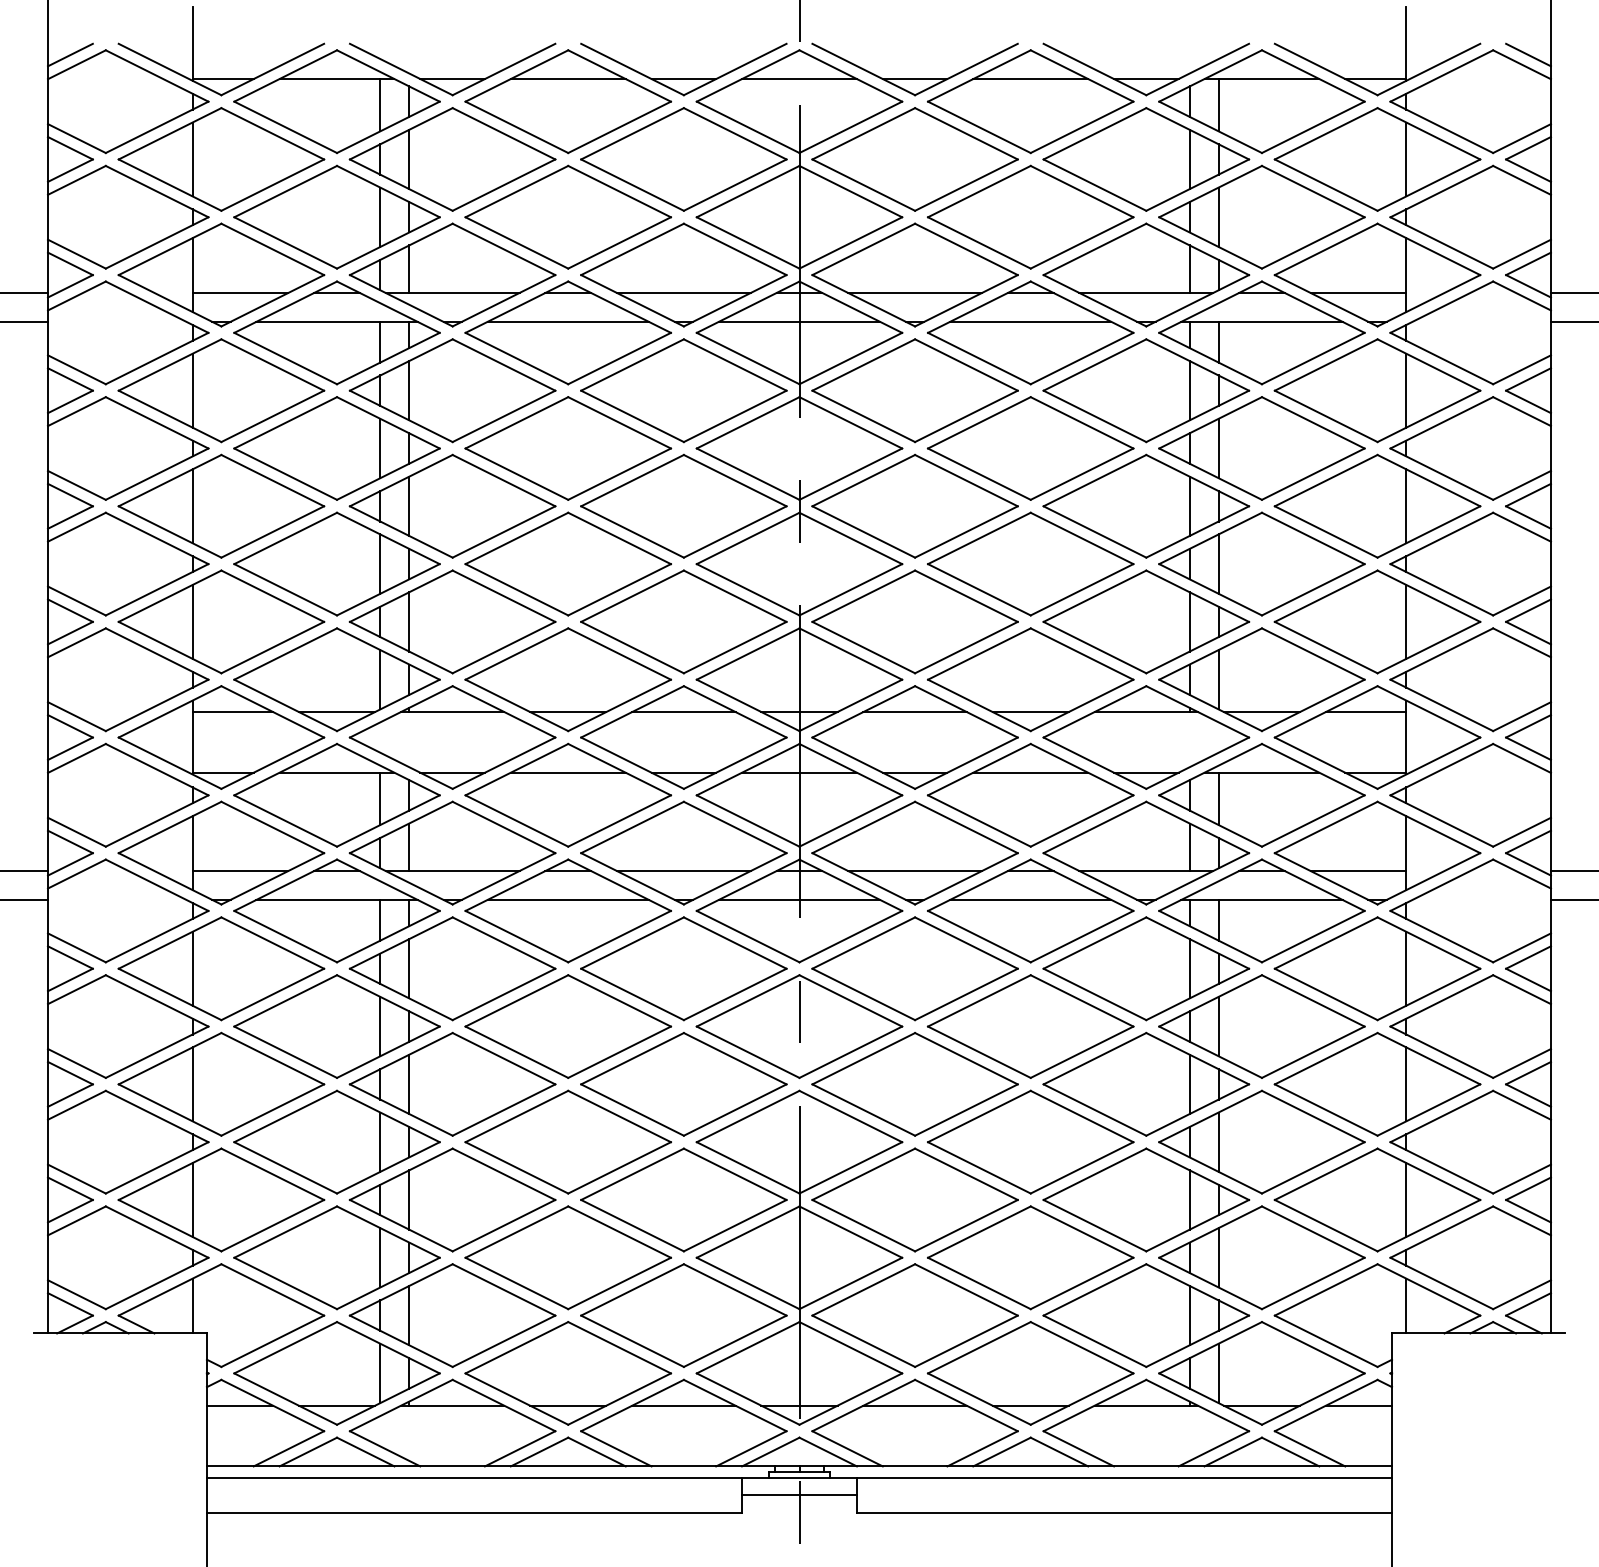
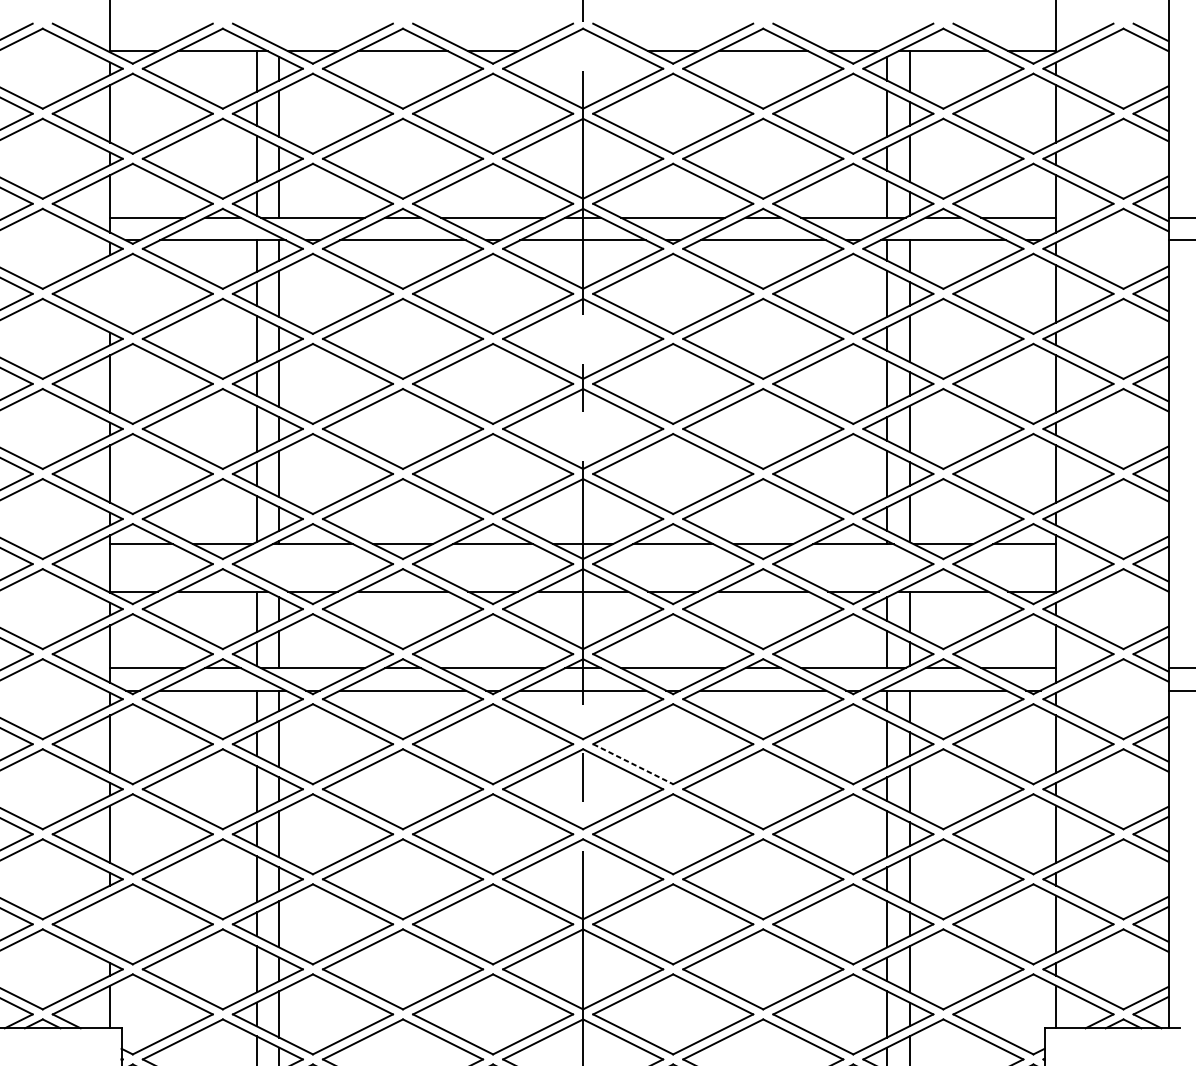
line: (799, 79) -> (583, 51), removed
line: (192, 390) -> (110, 293), removed
line: (864, 994) -> (633, 764), solid -> dashed
line: (192, 1199) -> (110, 923), removed

